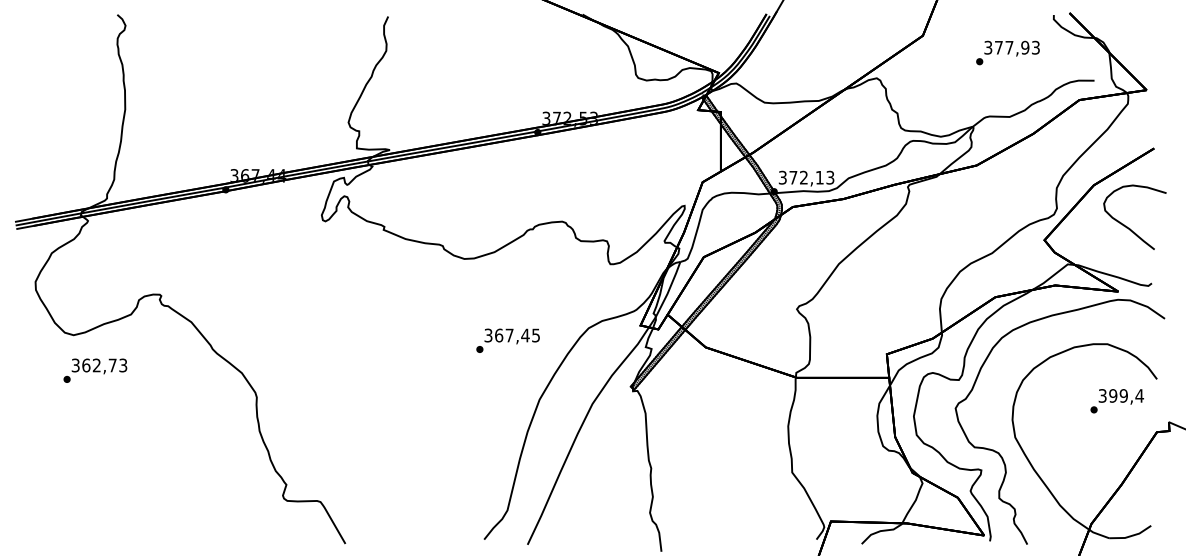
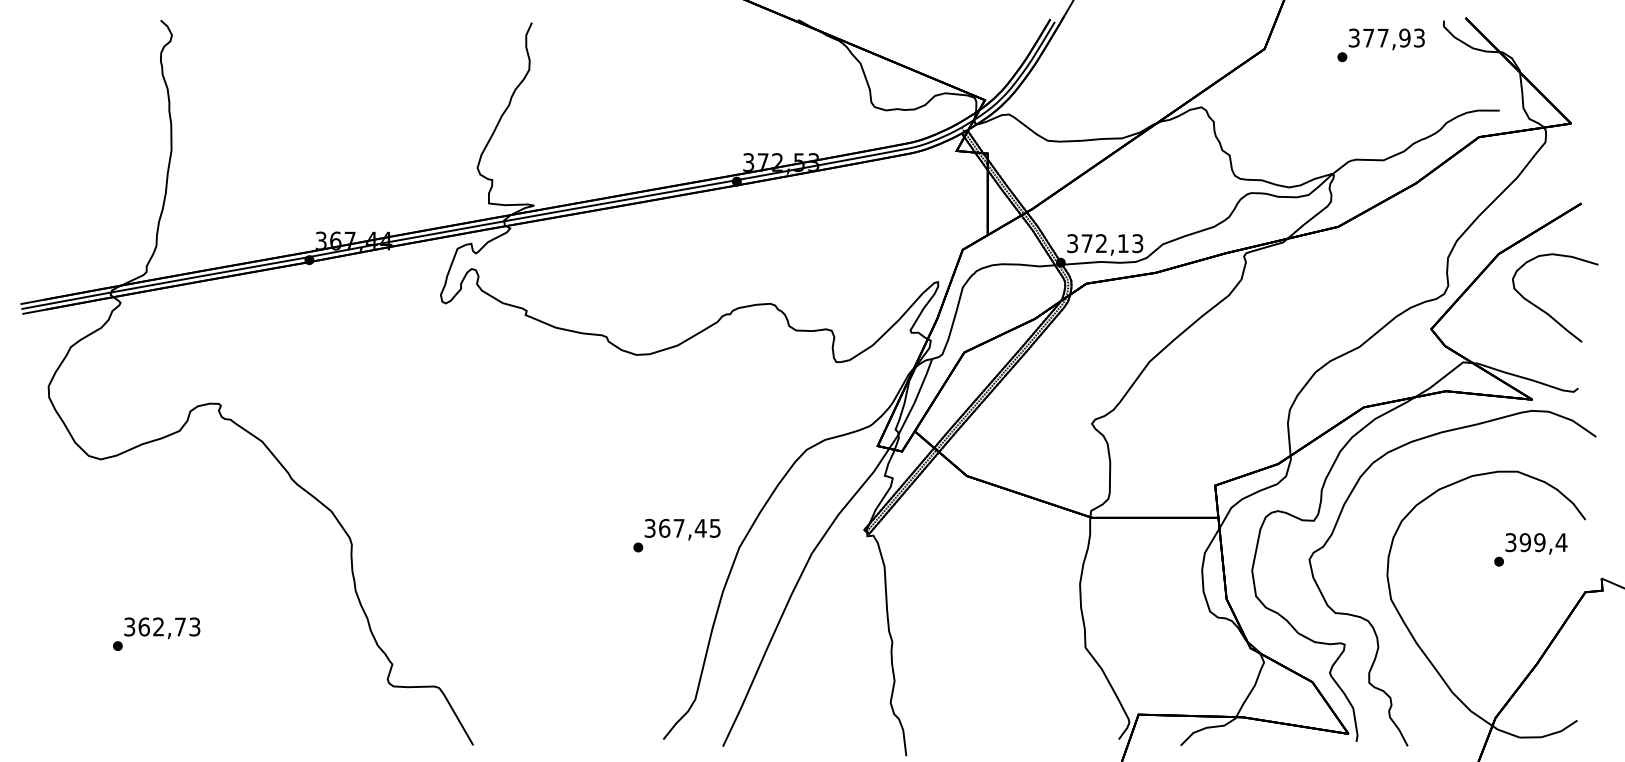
text: (1007, 52) -> (1380, 44), moved
text: (507, 340) -> (676, 535), moved
text: (95, 370) -> (156, 633), moved

